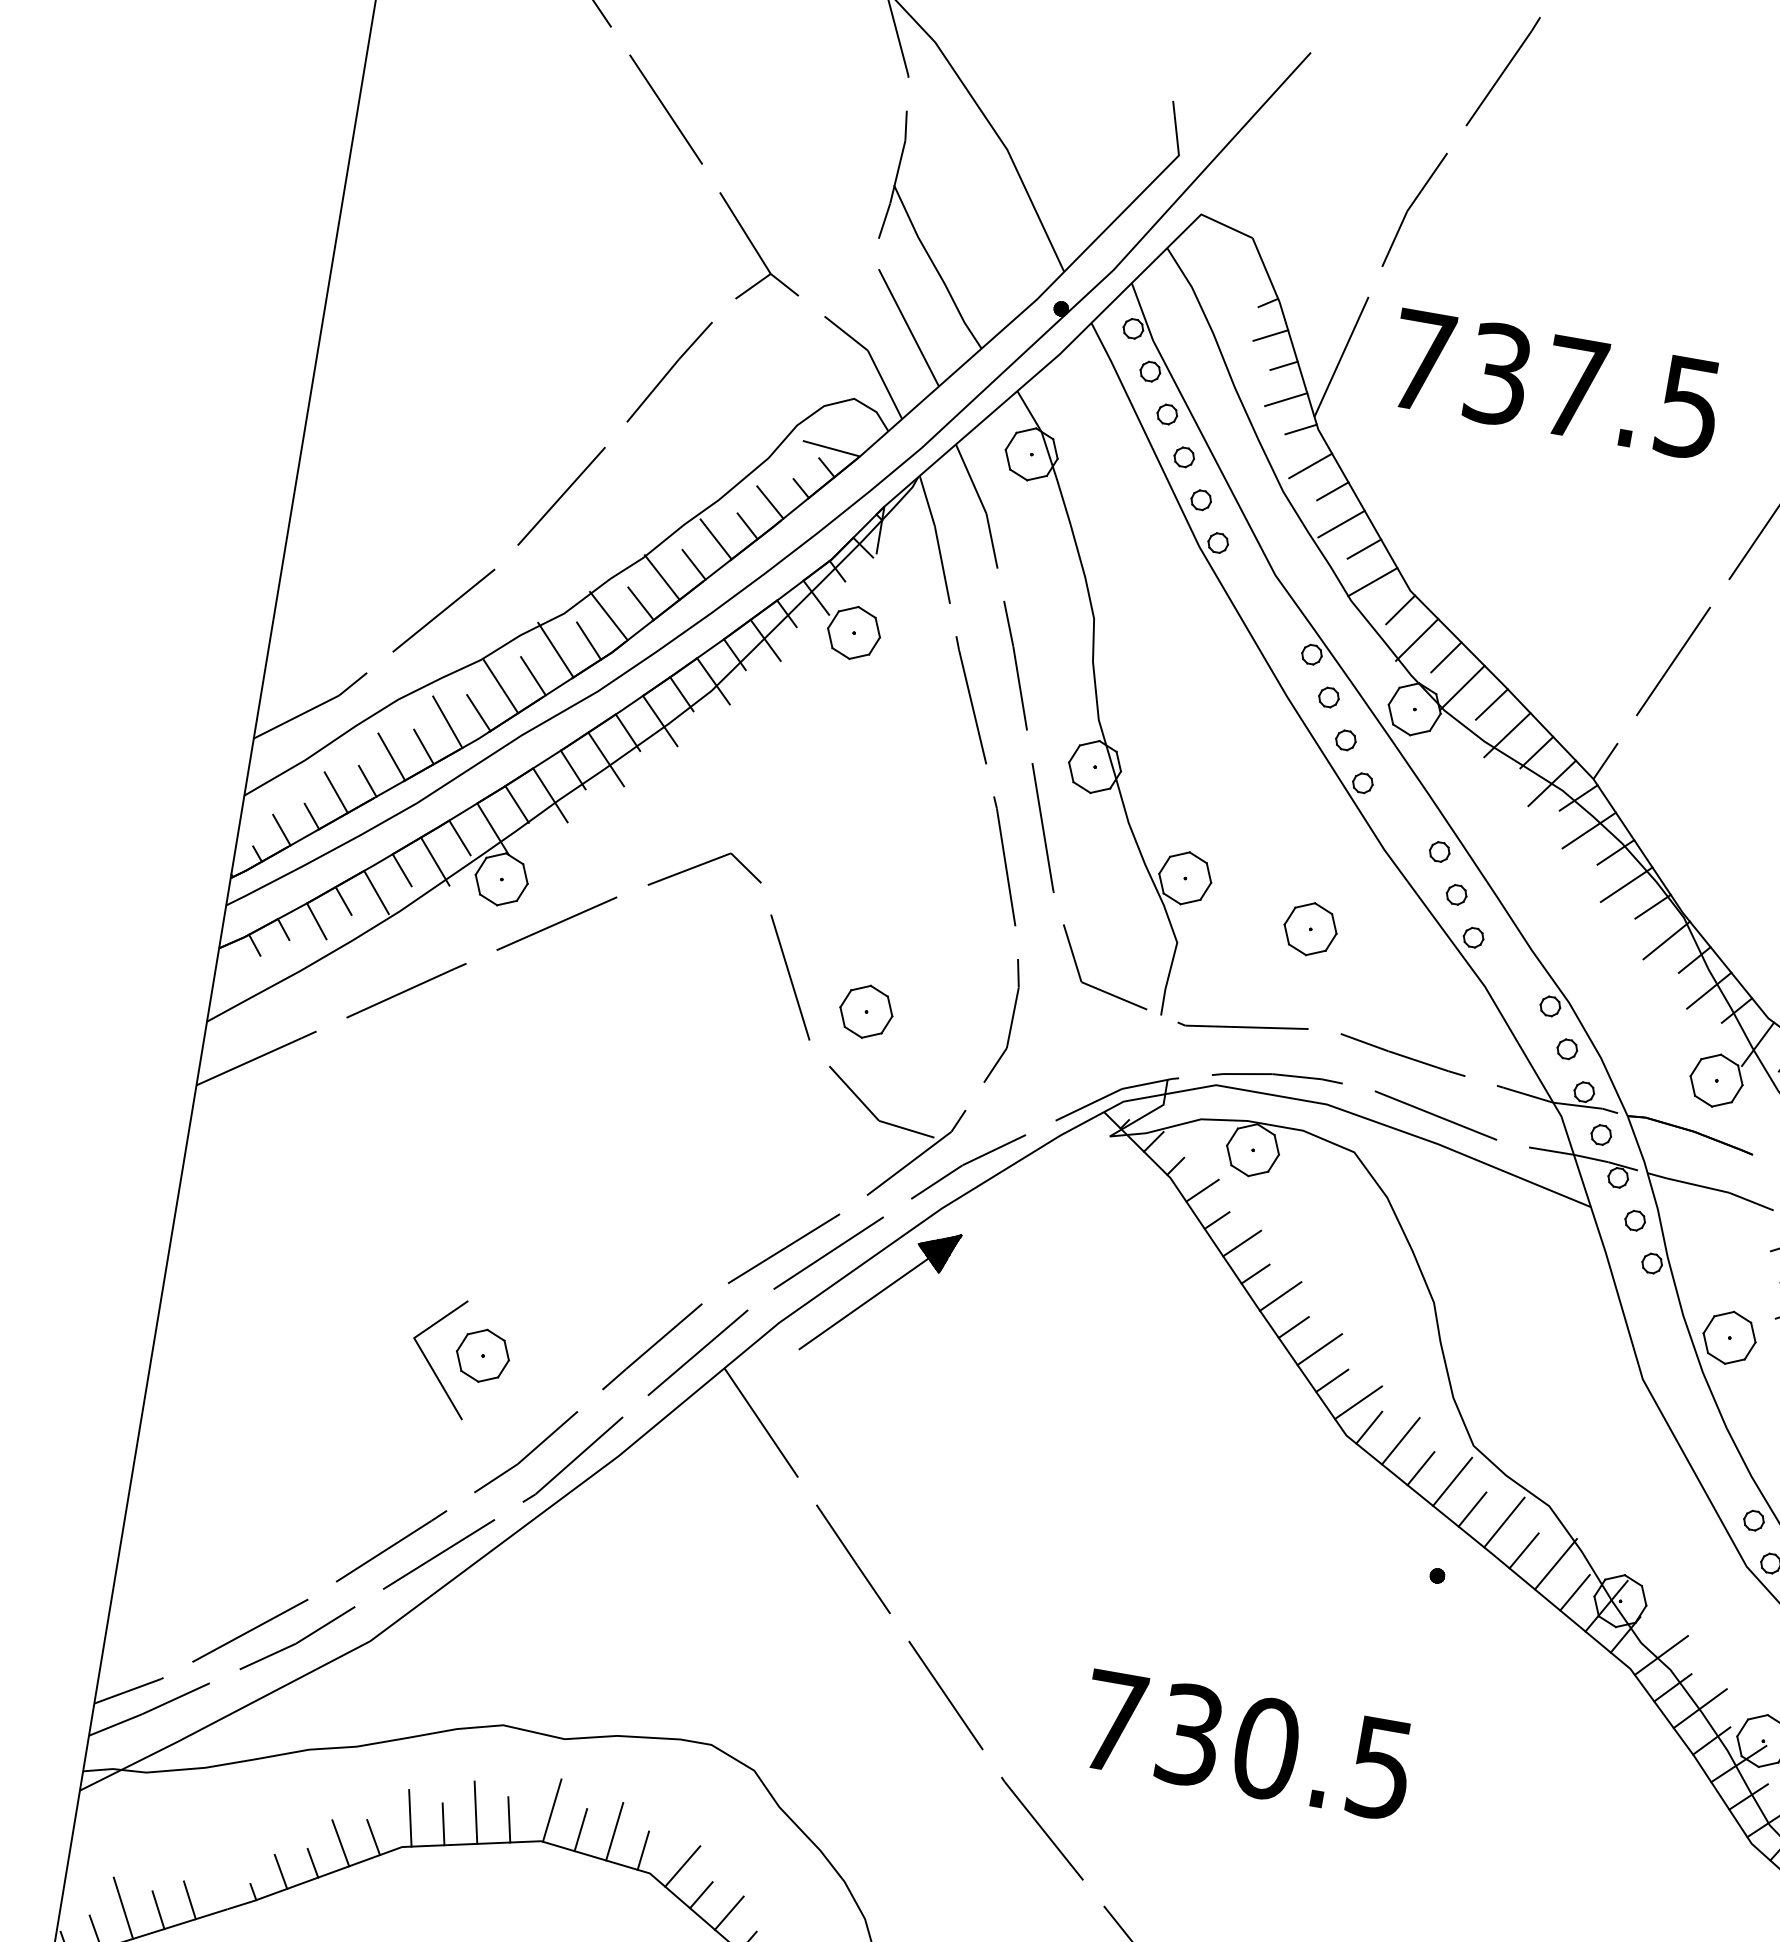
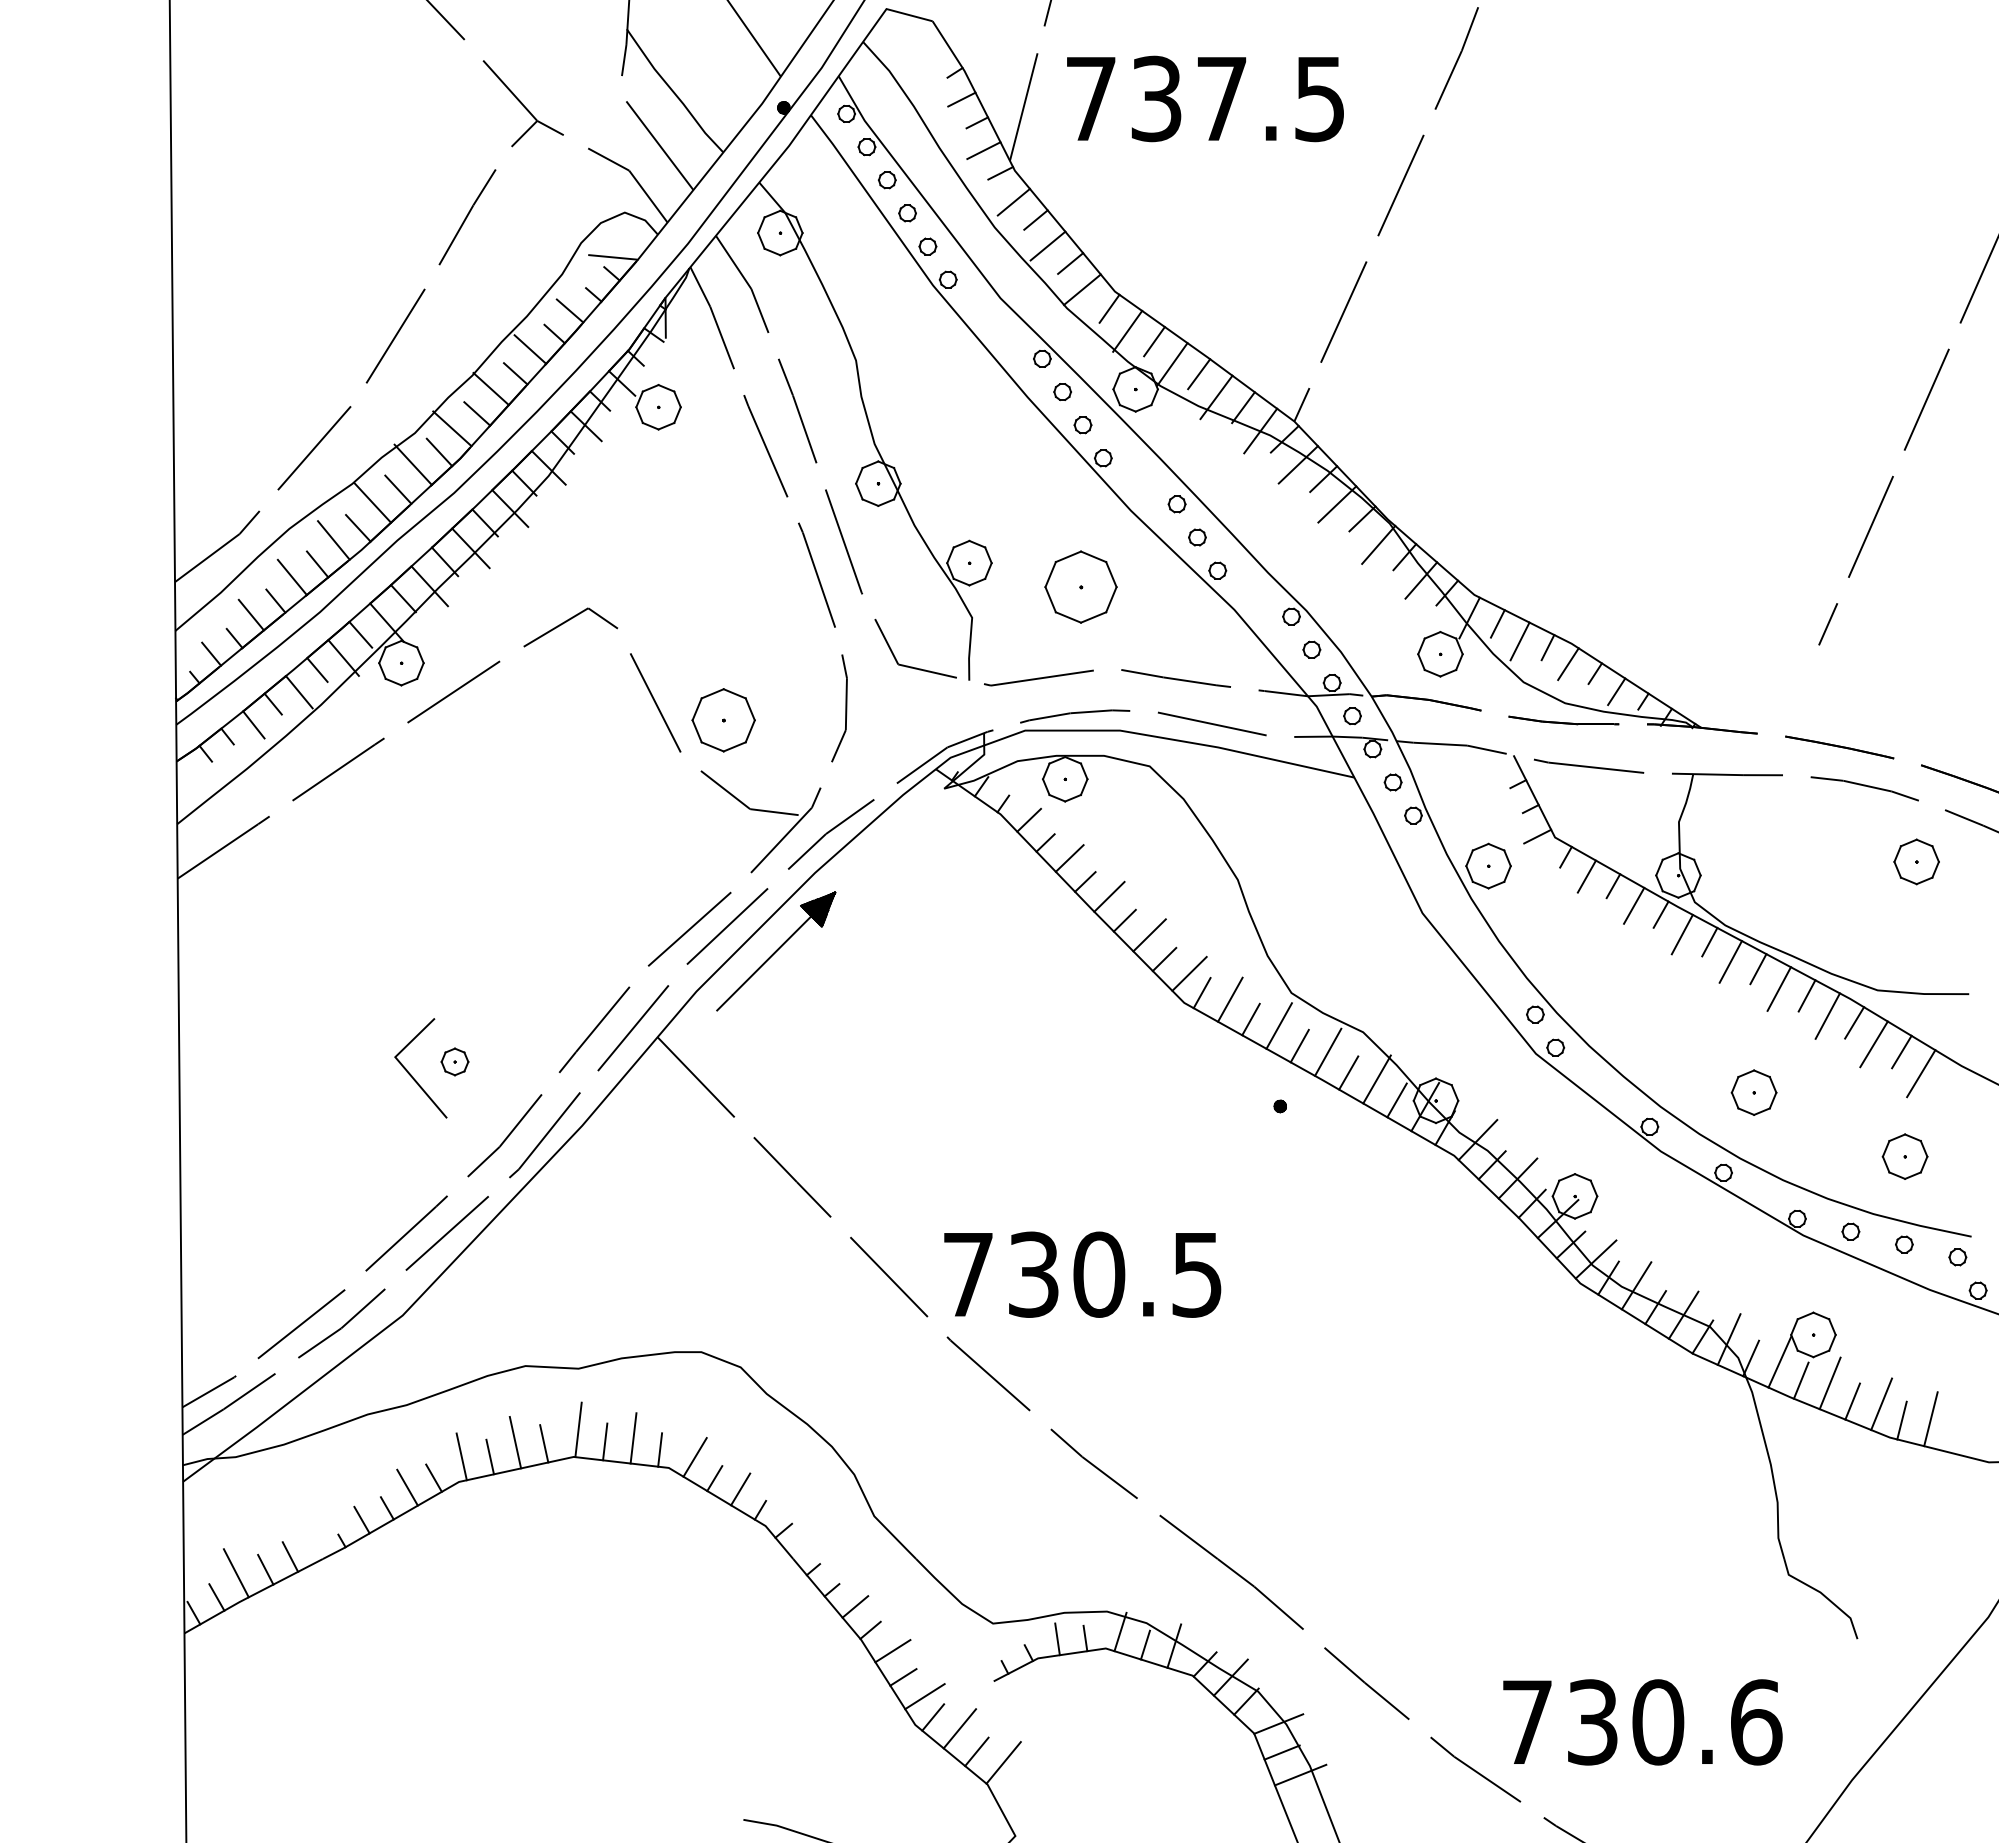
part: (1309, 929) -> (1080, 587), size x1.6
part: (866, 1011) -> (723, 720), size x1.4
part: (482, 1355) -> (454, 1061), size x0.6
text: (1246, 1744) -> (1082, 1274), moved

